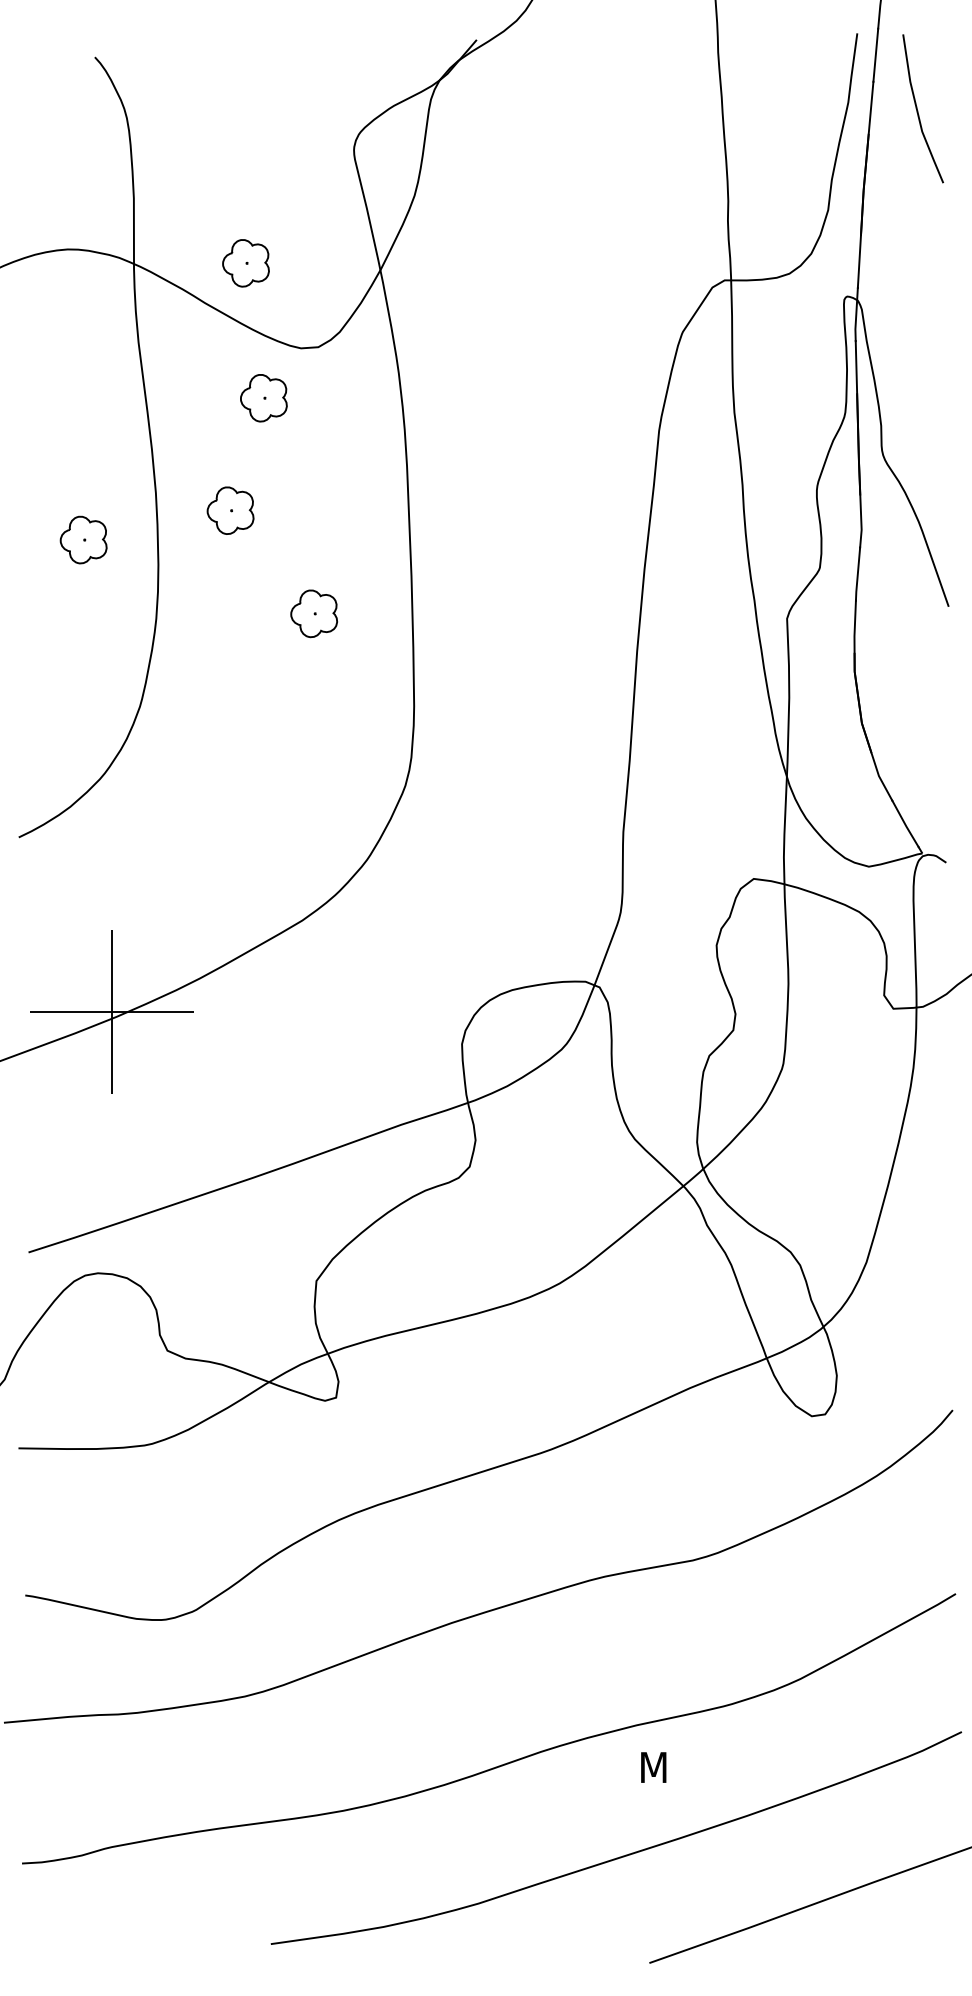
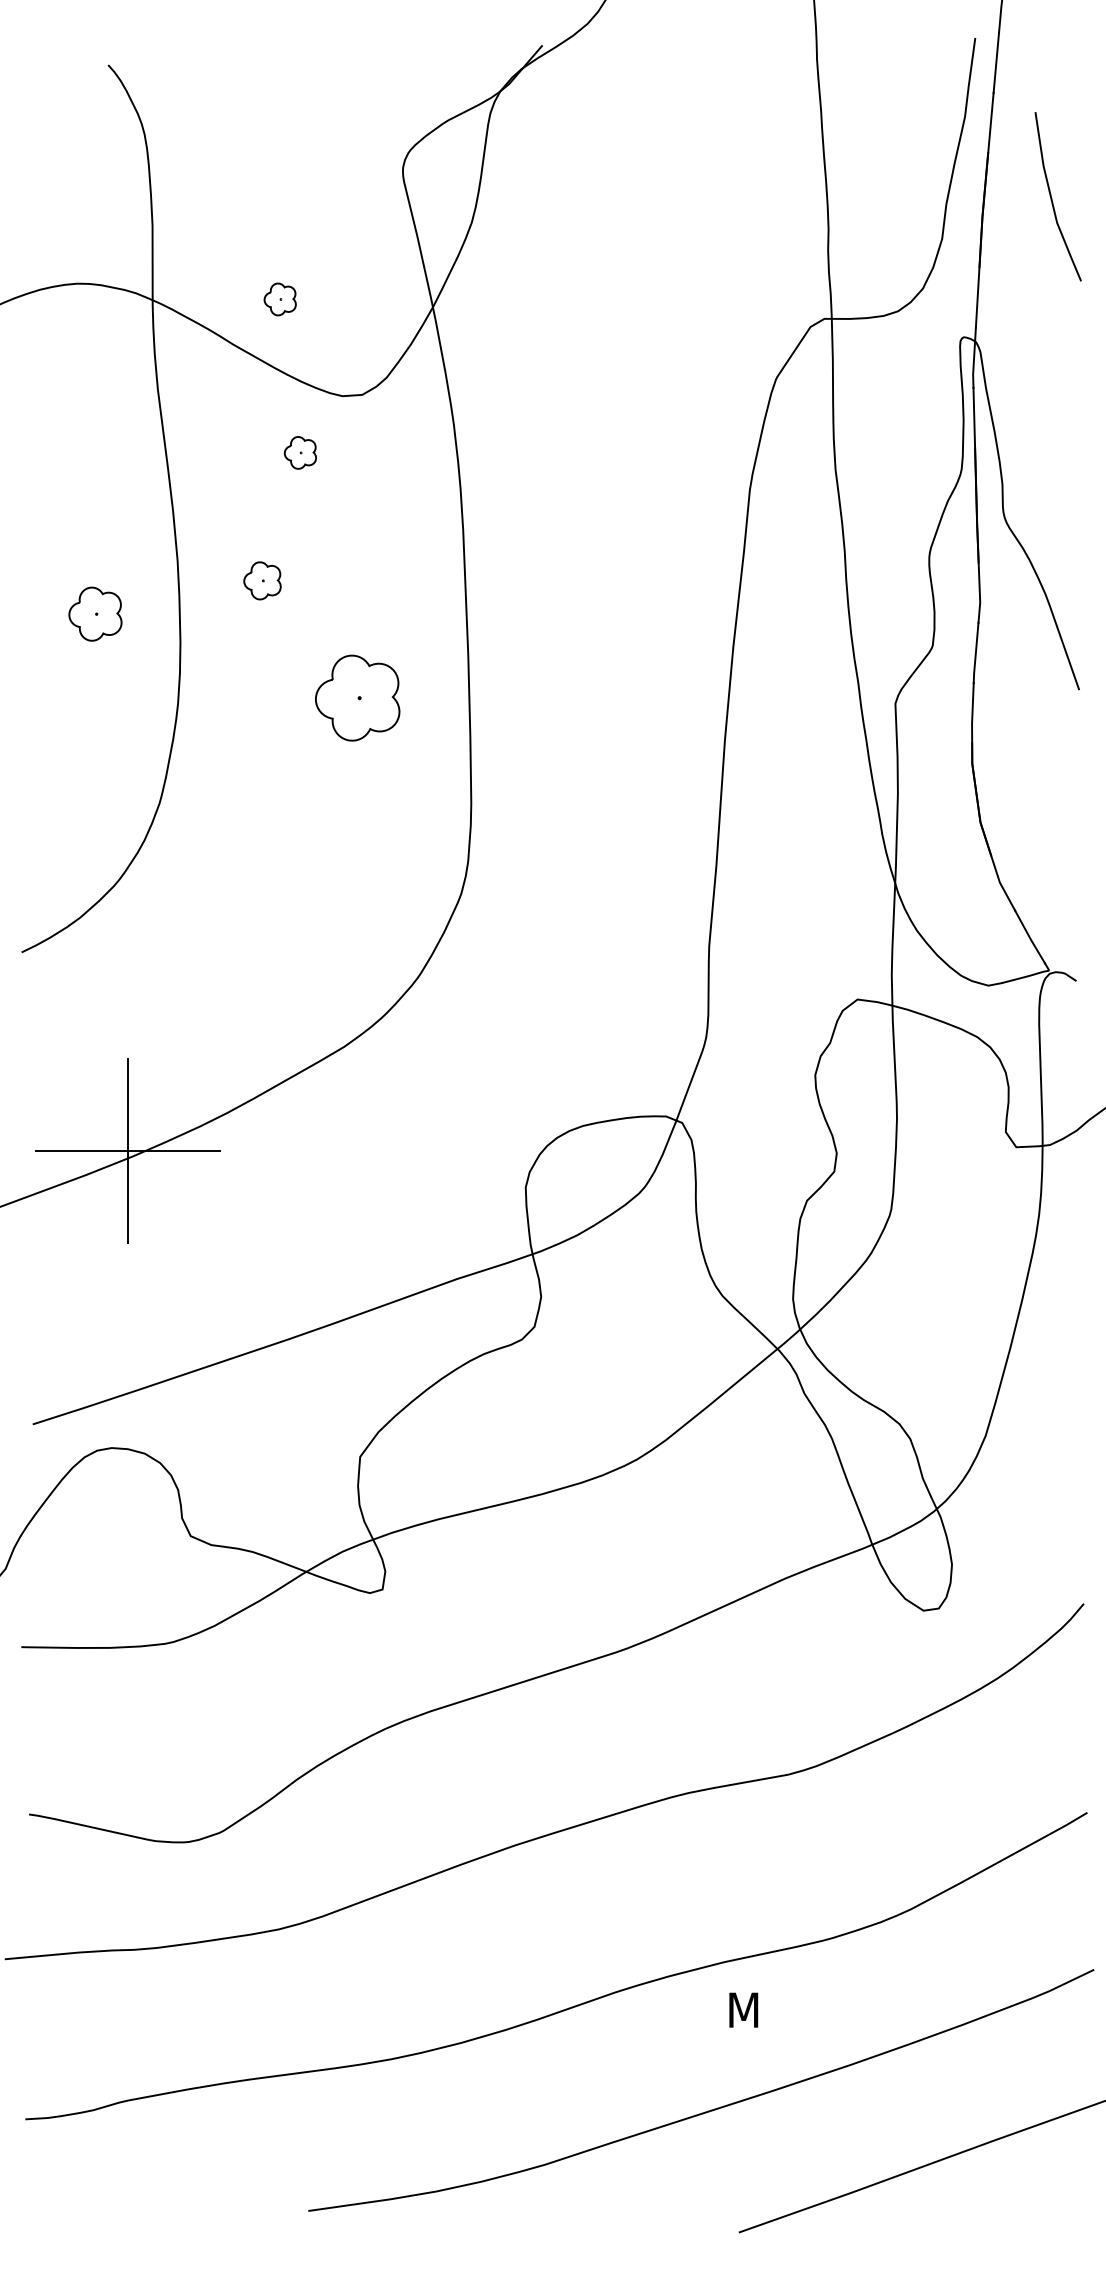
line: (918, 110) -> (1052, 198), moved
part: (246, 263) -> (280, 299), size x0.6
part: (263, 397) -> (300, 452), size x0.6
part: (230, 510) -> (262, 580), size x0.7
part: (314, 613) -> (357, 697), size x1.6

